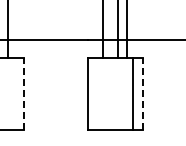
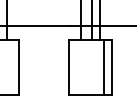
line: (23, 94) -> (19, 67), dashed -> solid
line: (142, 94) -> (111, 67), dashed -> solid

